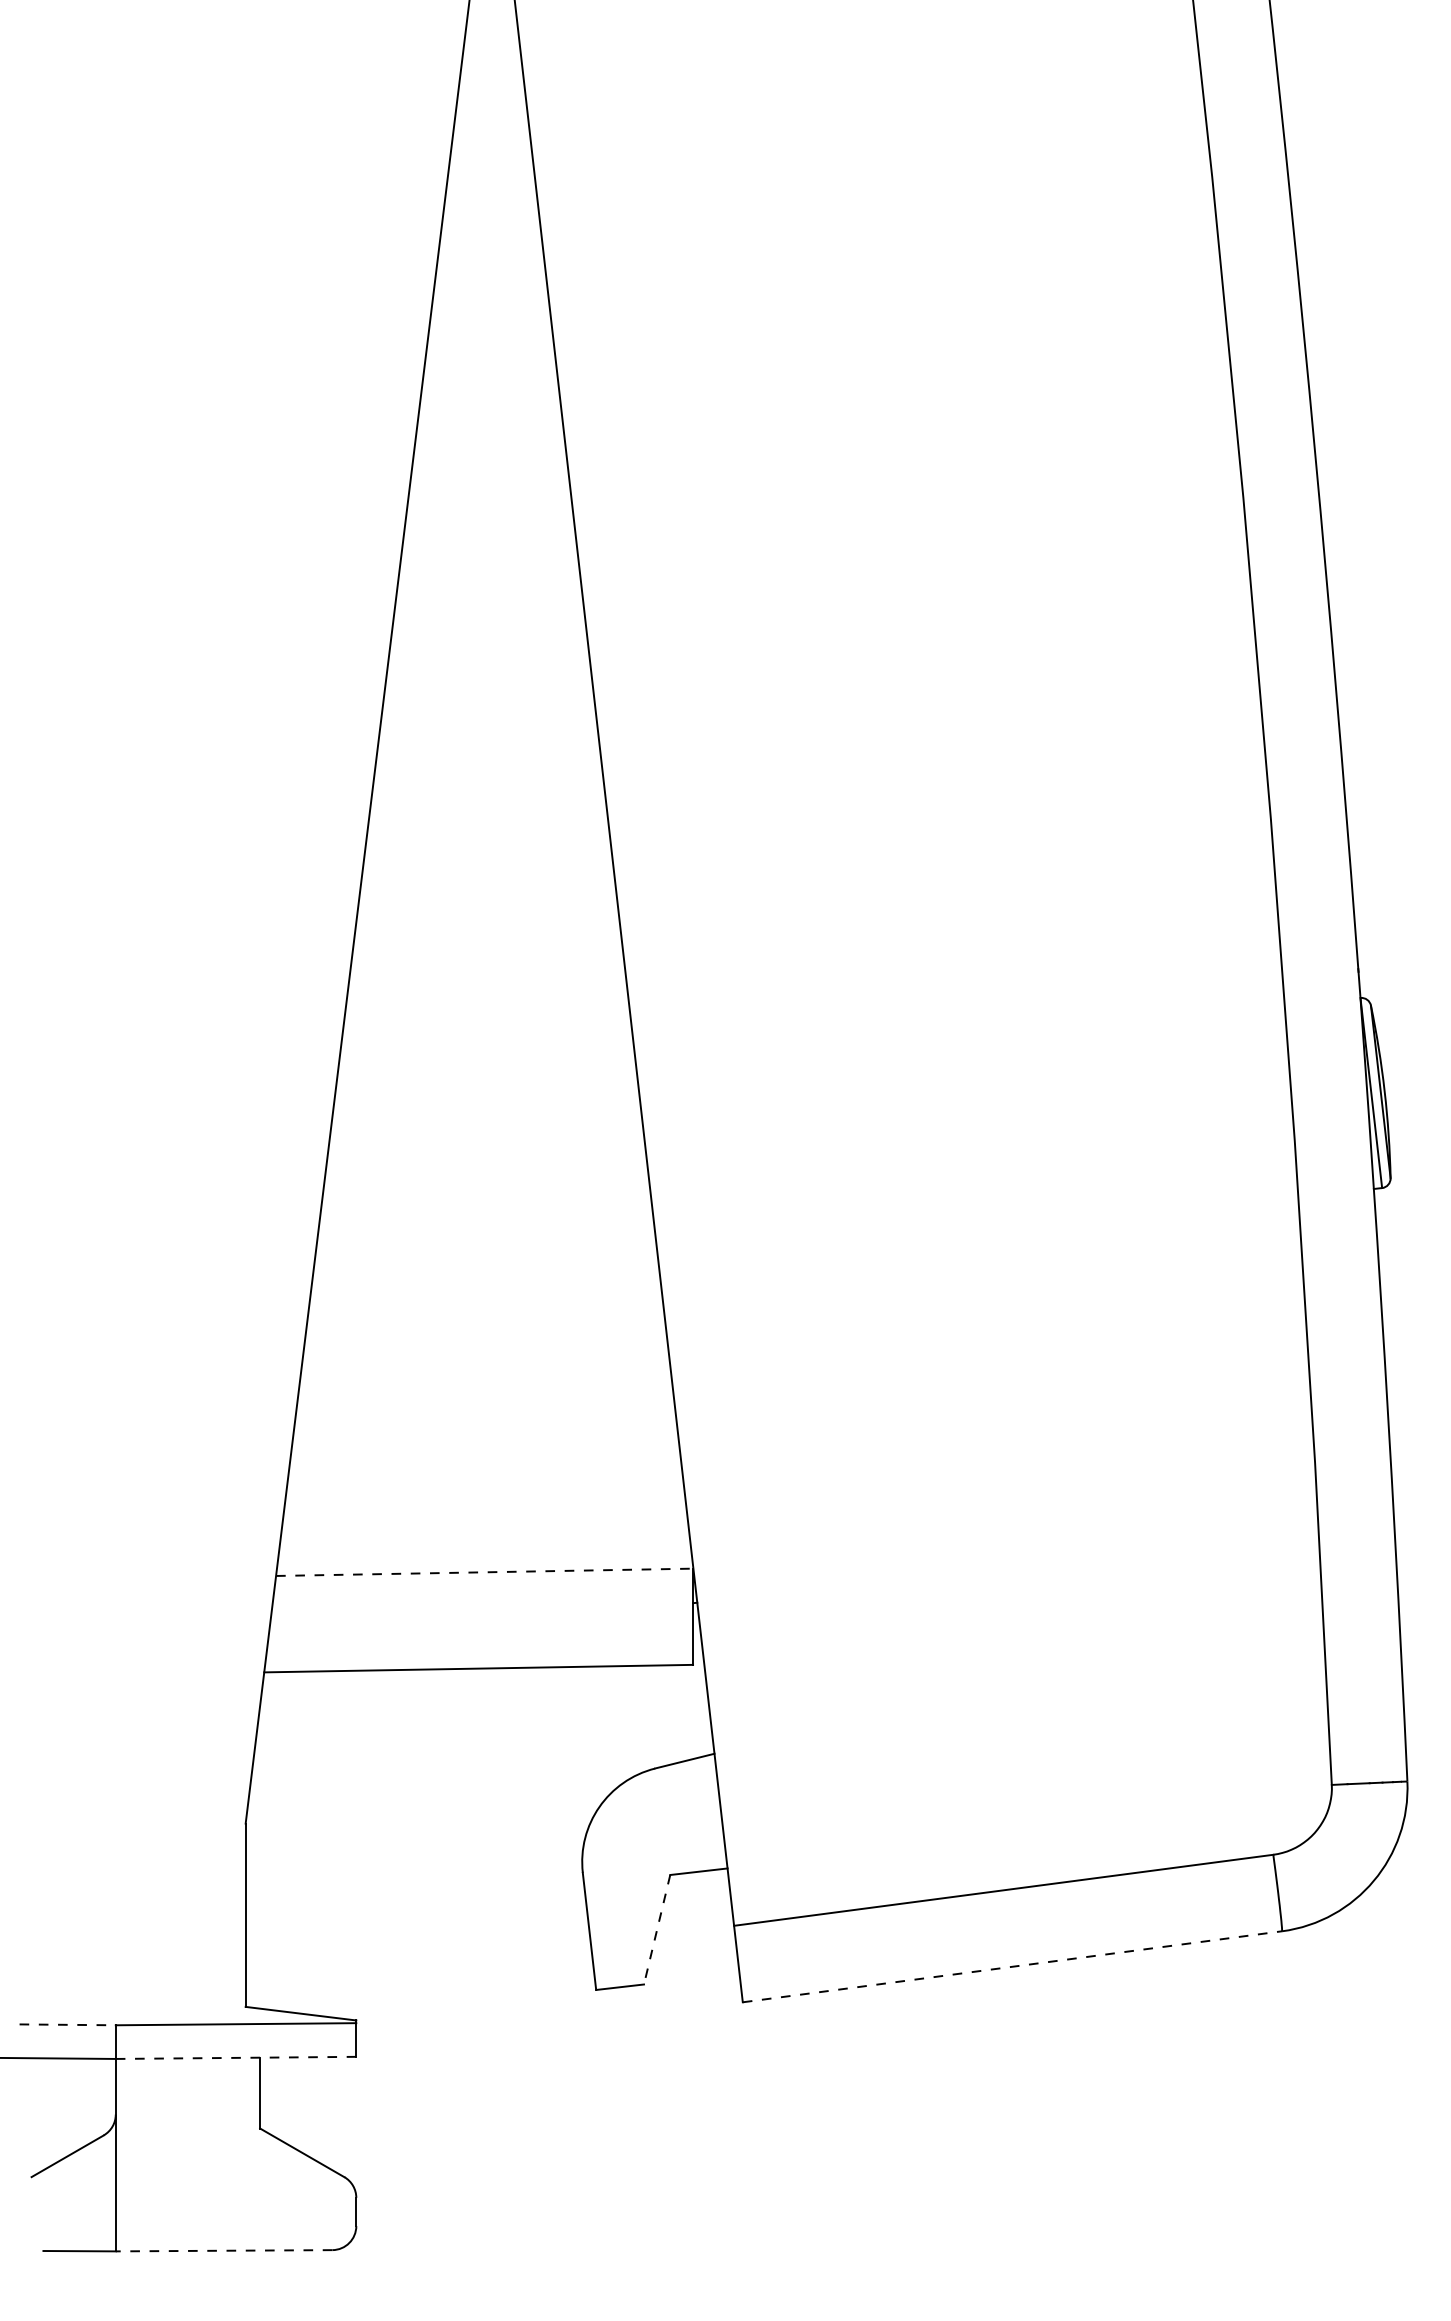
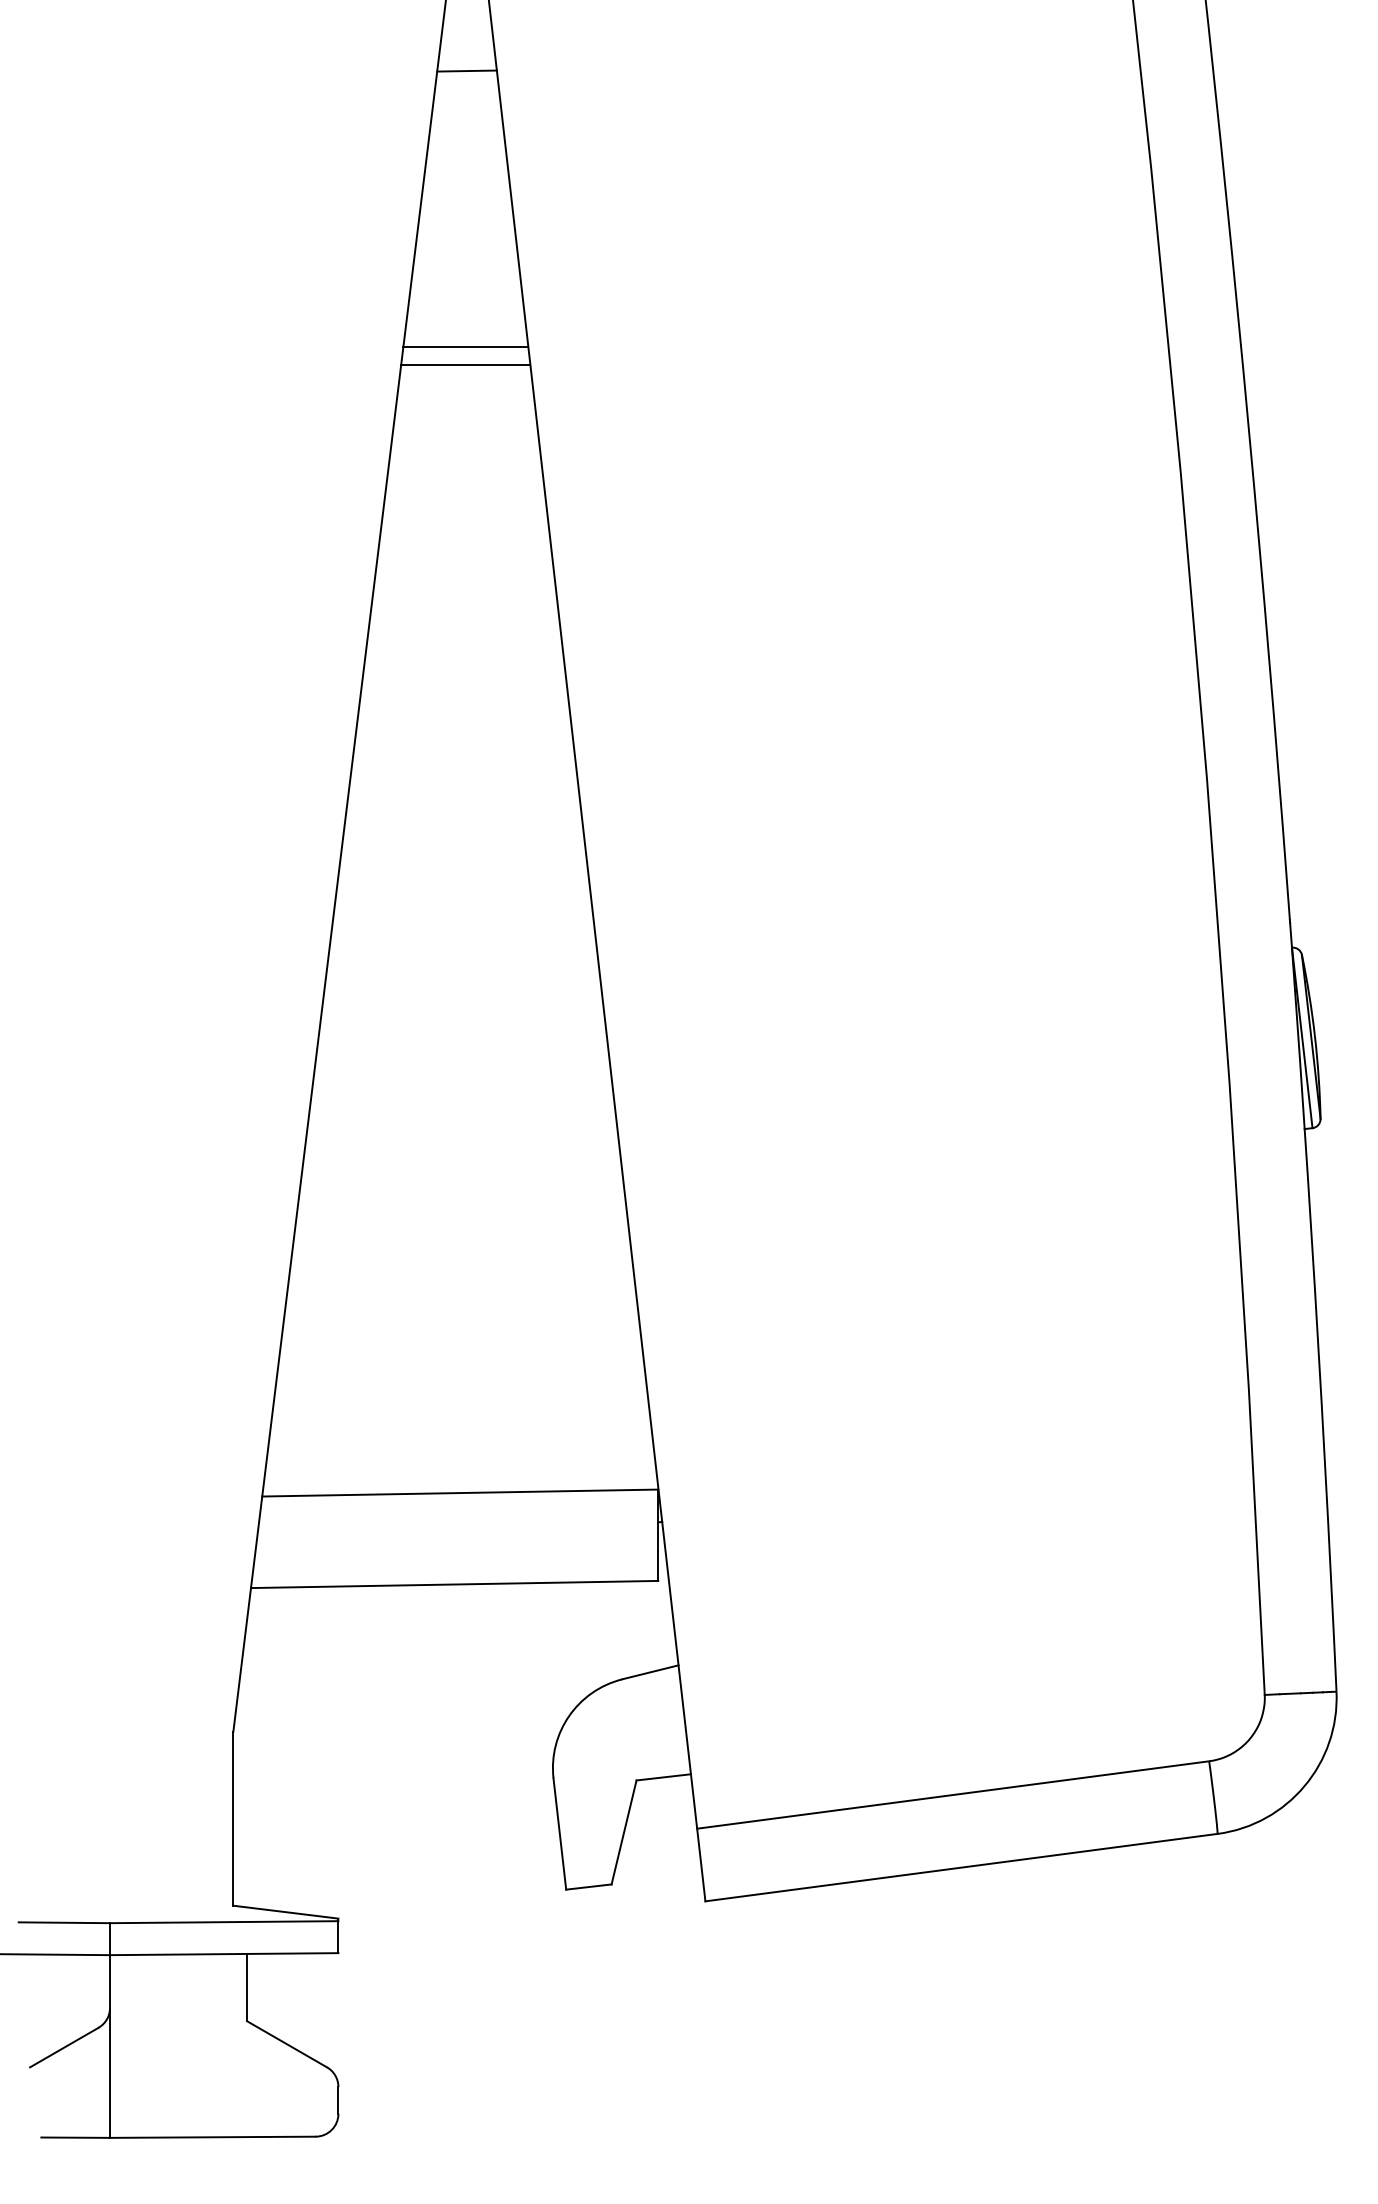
line: (491, 74) -> (466, 70), added
line: (490, 365) -> (465, 347), added
line: (490, 384) -> (465, 365), added
line: (484, 1572) -> (460, 1493), dashed -> solid
line: (656, 1929) -> (623, 1832), dashed -> solid
line: (1012, 1966) -> (961, 1867), dashed -> solid
line: (67, 2024) -> (64, 1922), dashed -> solid
line: (236, 2058) -> (224, 1954), dashed -> solid
line: (223, 2250) -> (212, 2137), dashed -> solid

